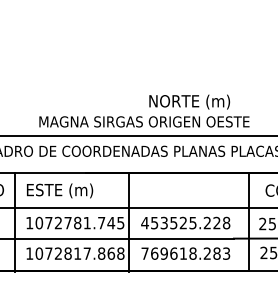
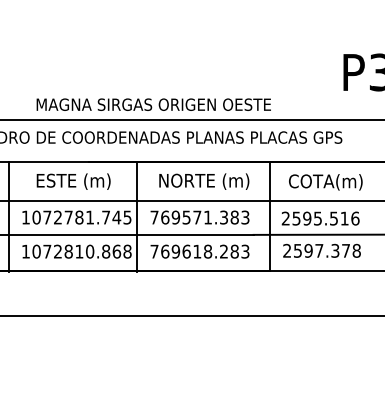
text: (189, 101) -> (204, 181), moved
text: (59, 190) -> (73, 181), moved
text: (185, 223) -> (199, 217), 453525.228 -> 769571.383
text: (87, 253) -> (90, 251), 1072817.868 -> 1072810.868

